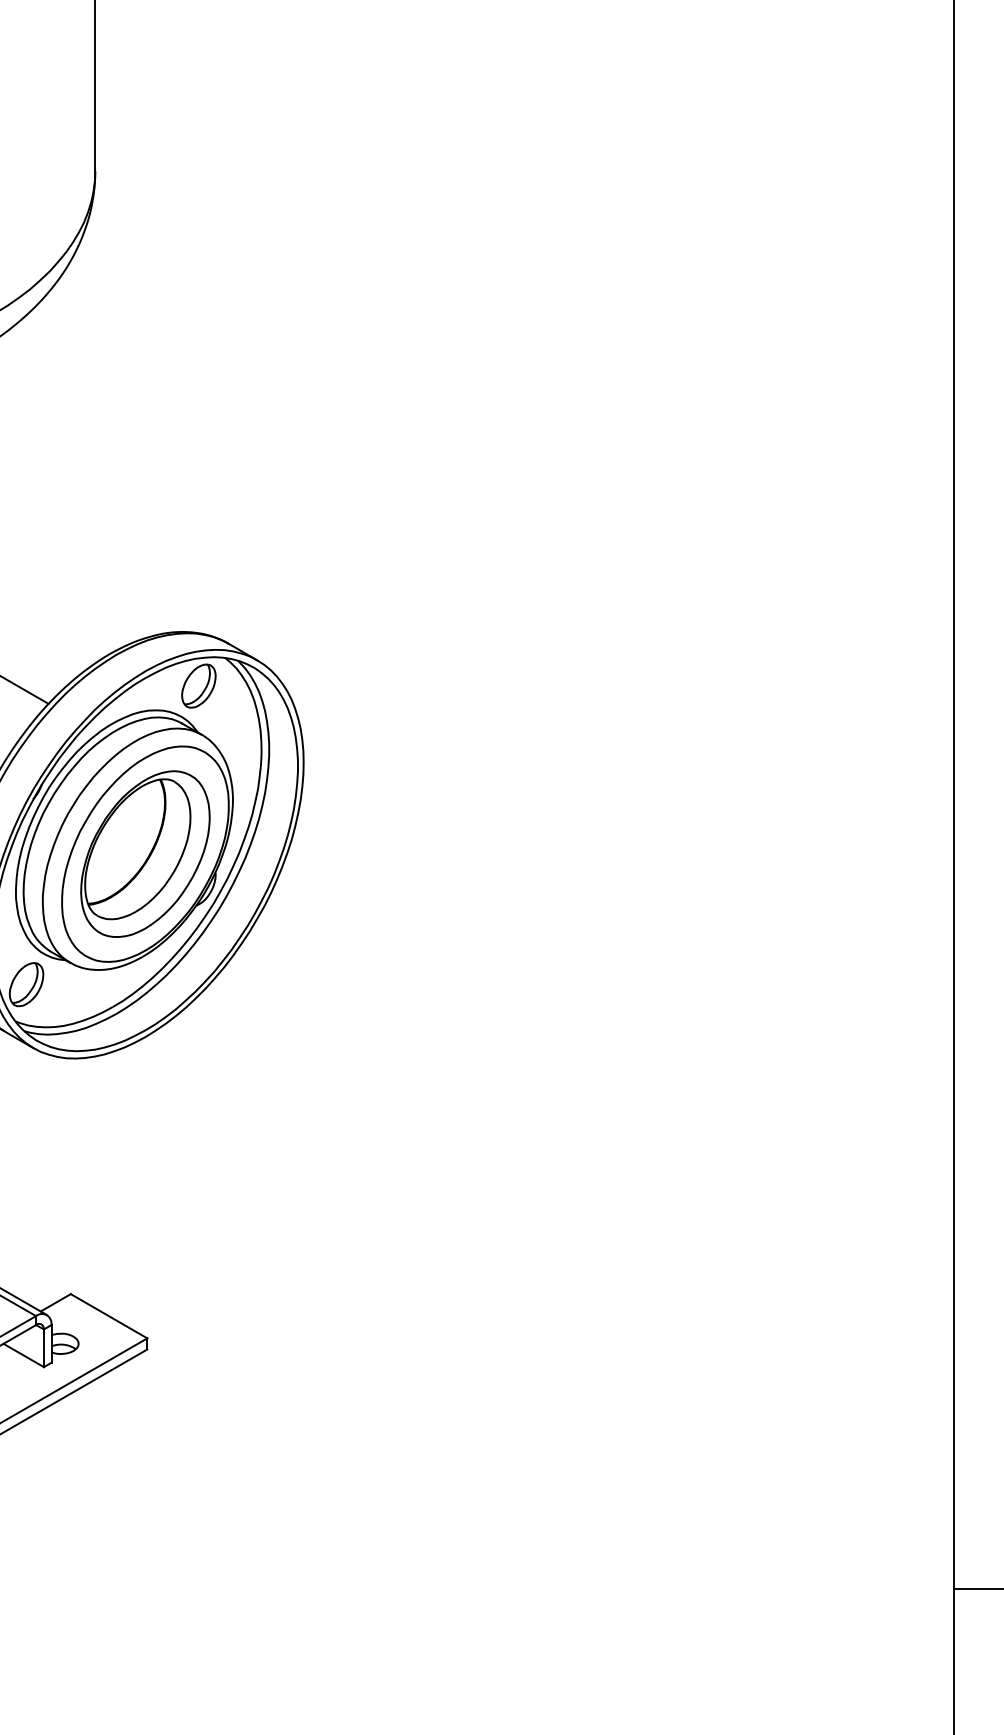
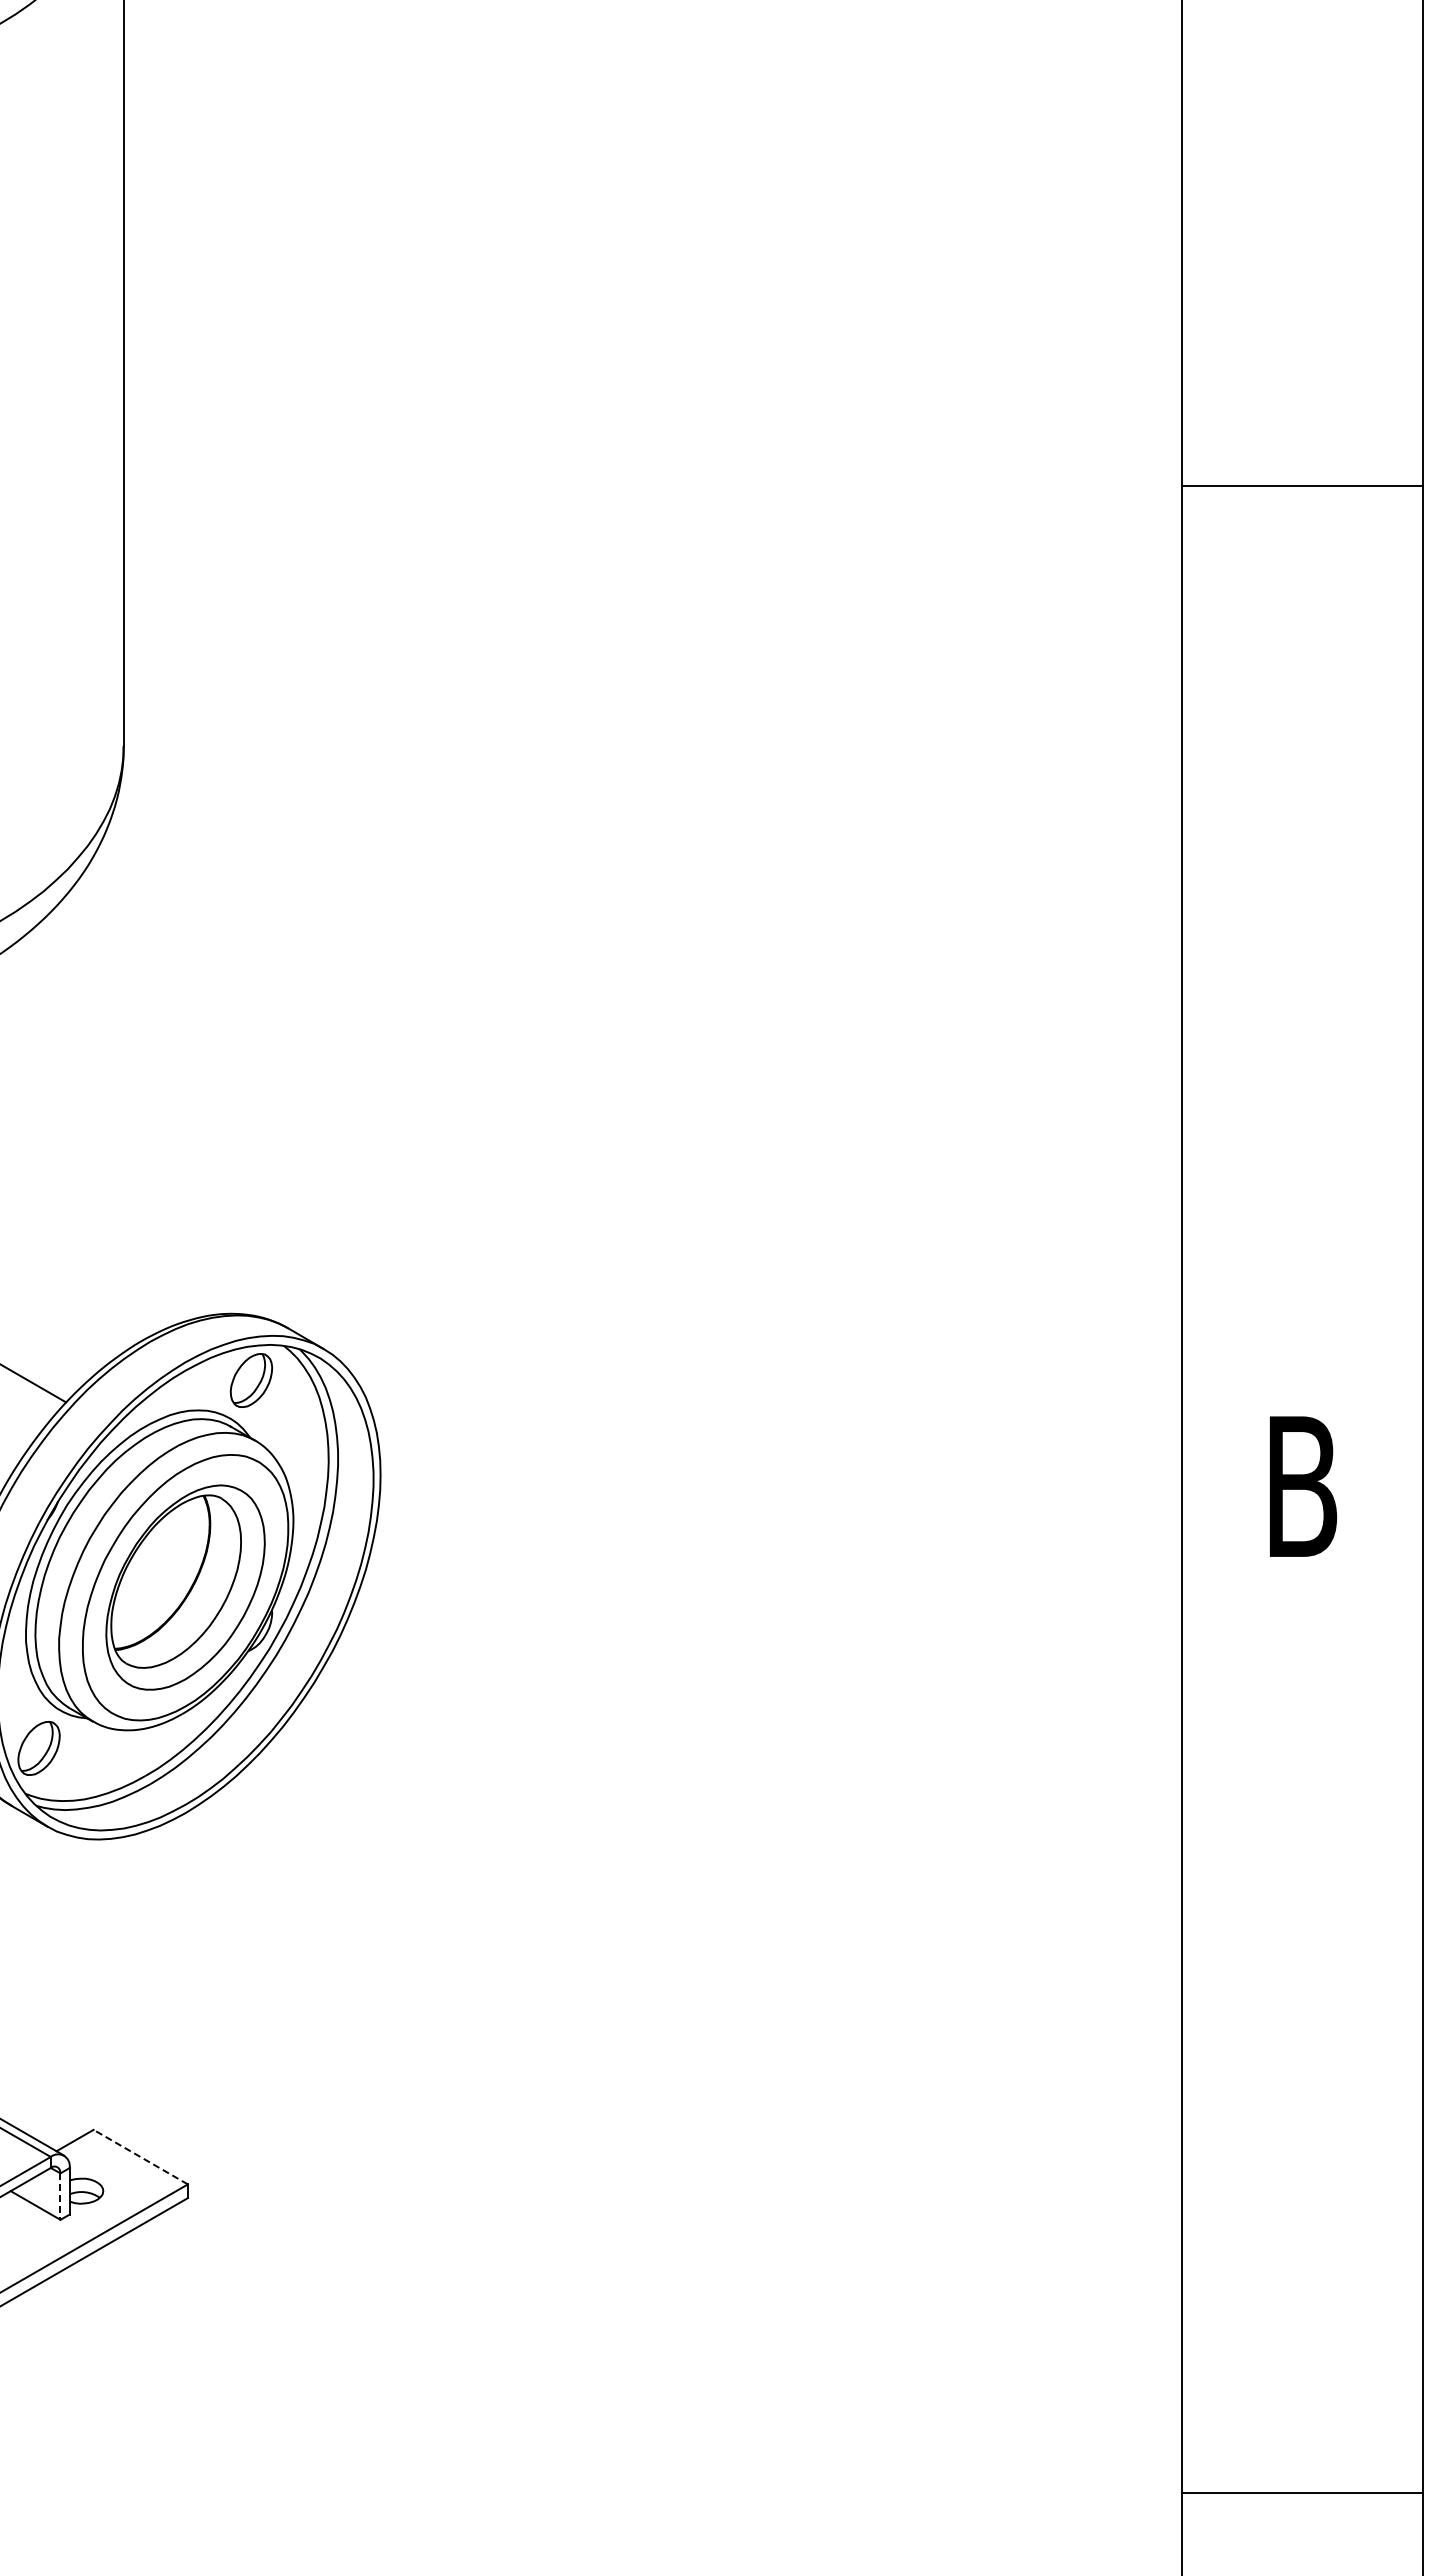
line: (108, 1315) -> (140, 2156), solid -> dashed
line: (43, 1349) -> (60, 2197), solid -> dashed

